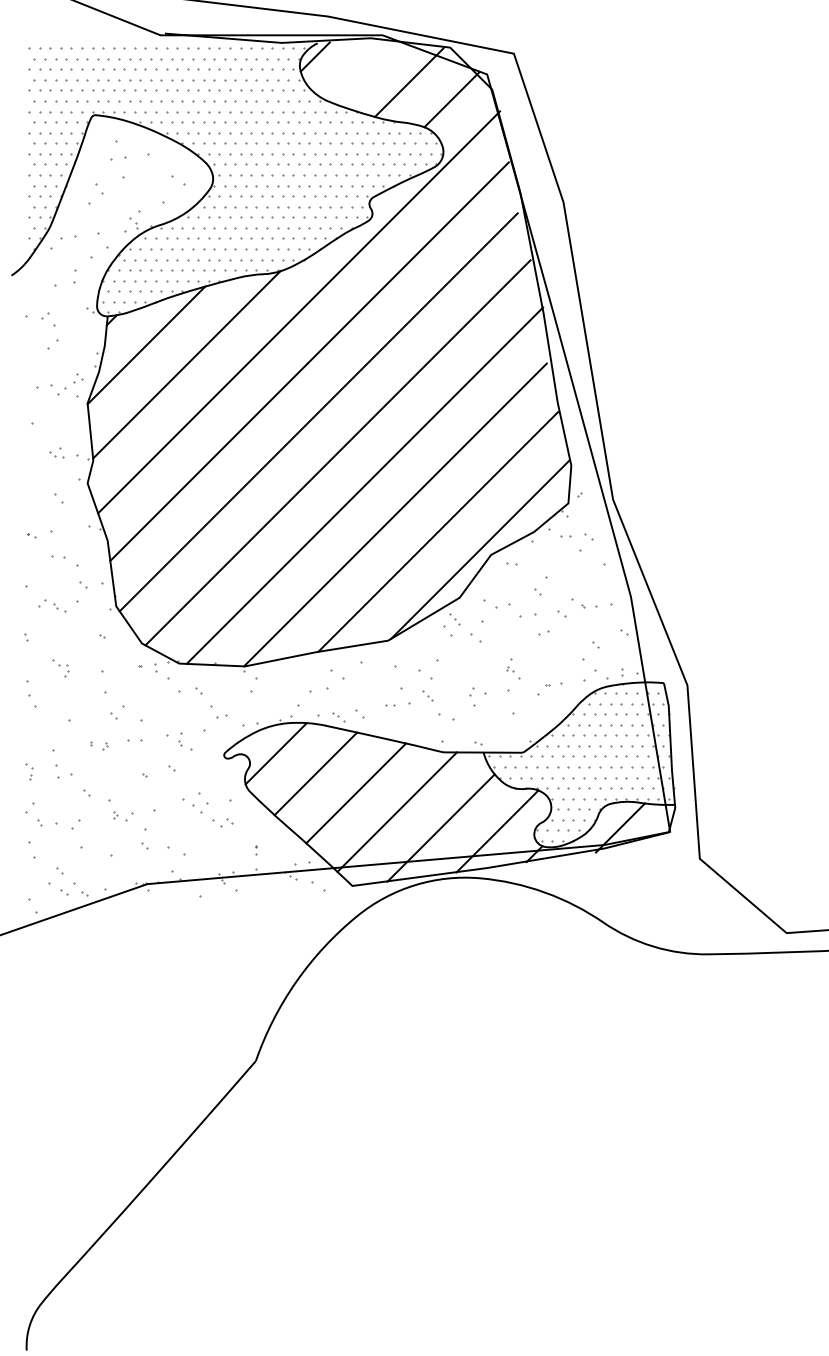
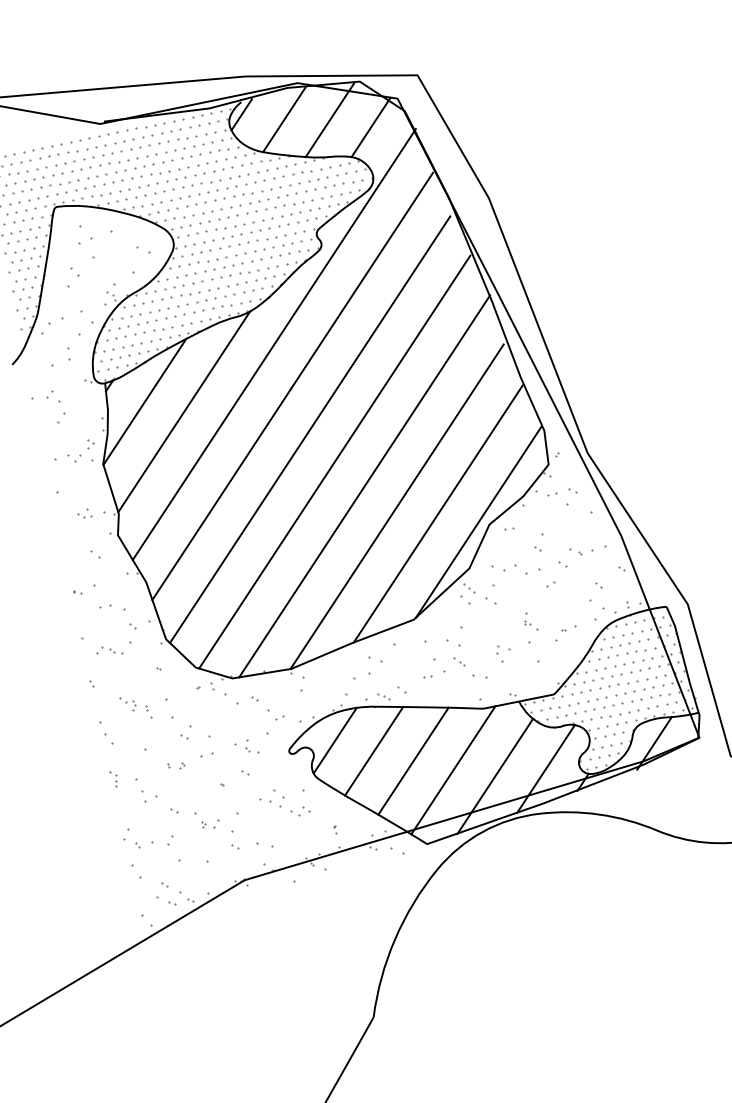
line: (360, 71) -> (284, 119), added
part: (81, 680) -> (148, 711), added
part: (29, 771) -> (114, 778), moved

